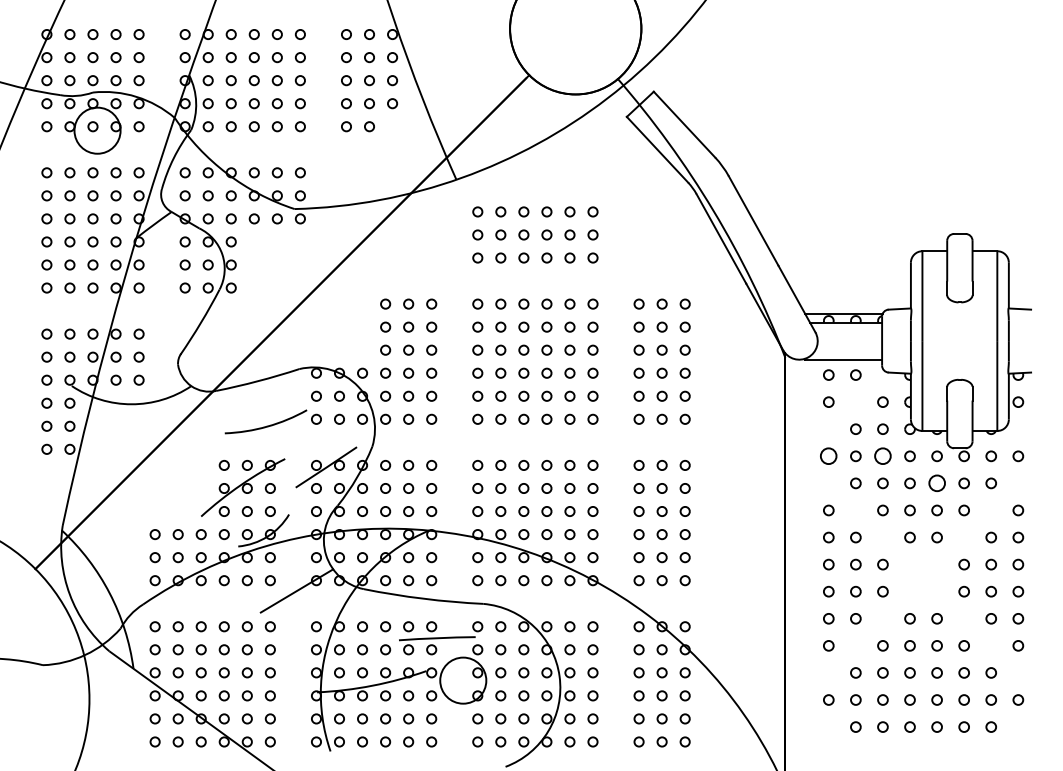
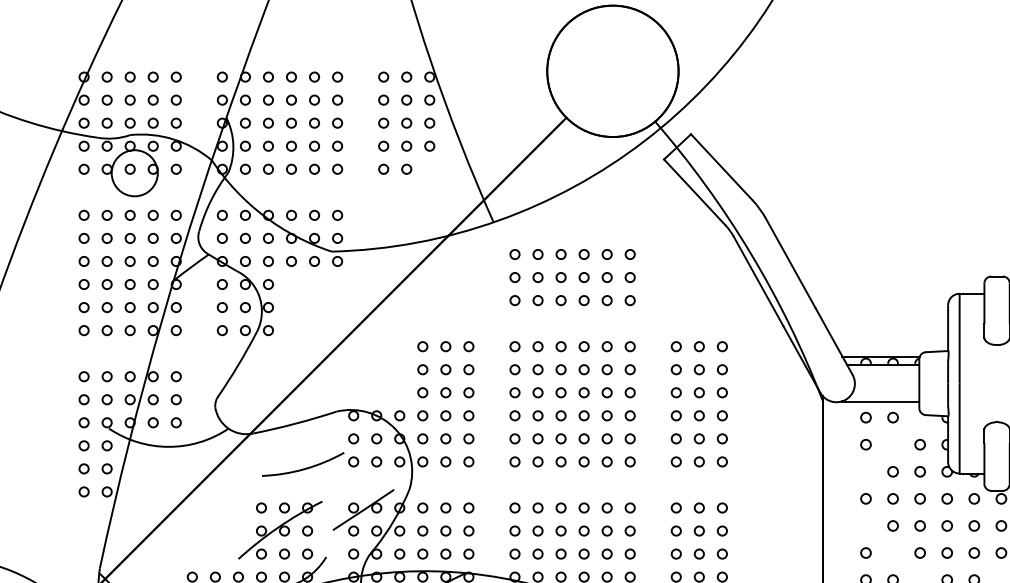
circle: (828, 456) -> (865, 499), size x0.62
circle: (882, 456) -> (919, 499), size x0.62
circle: (936, 483) -> (973, 526), size x0.62

